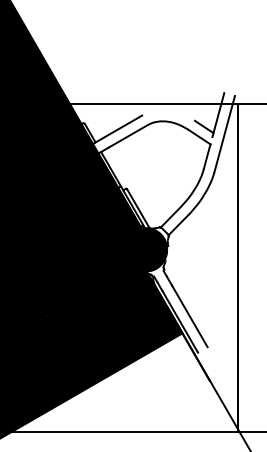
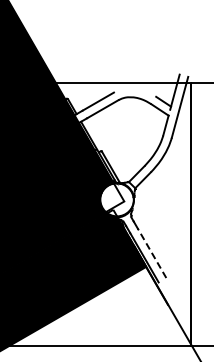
fill: (145, 249) -> (116, 199), removed
line: (189, 315) -> (151, 252), solid -> dashed

